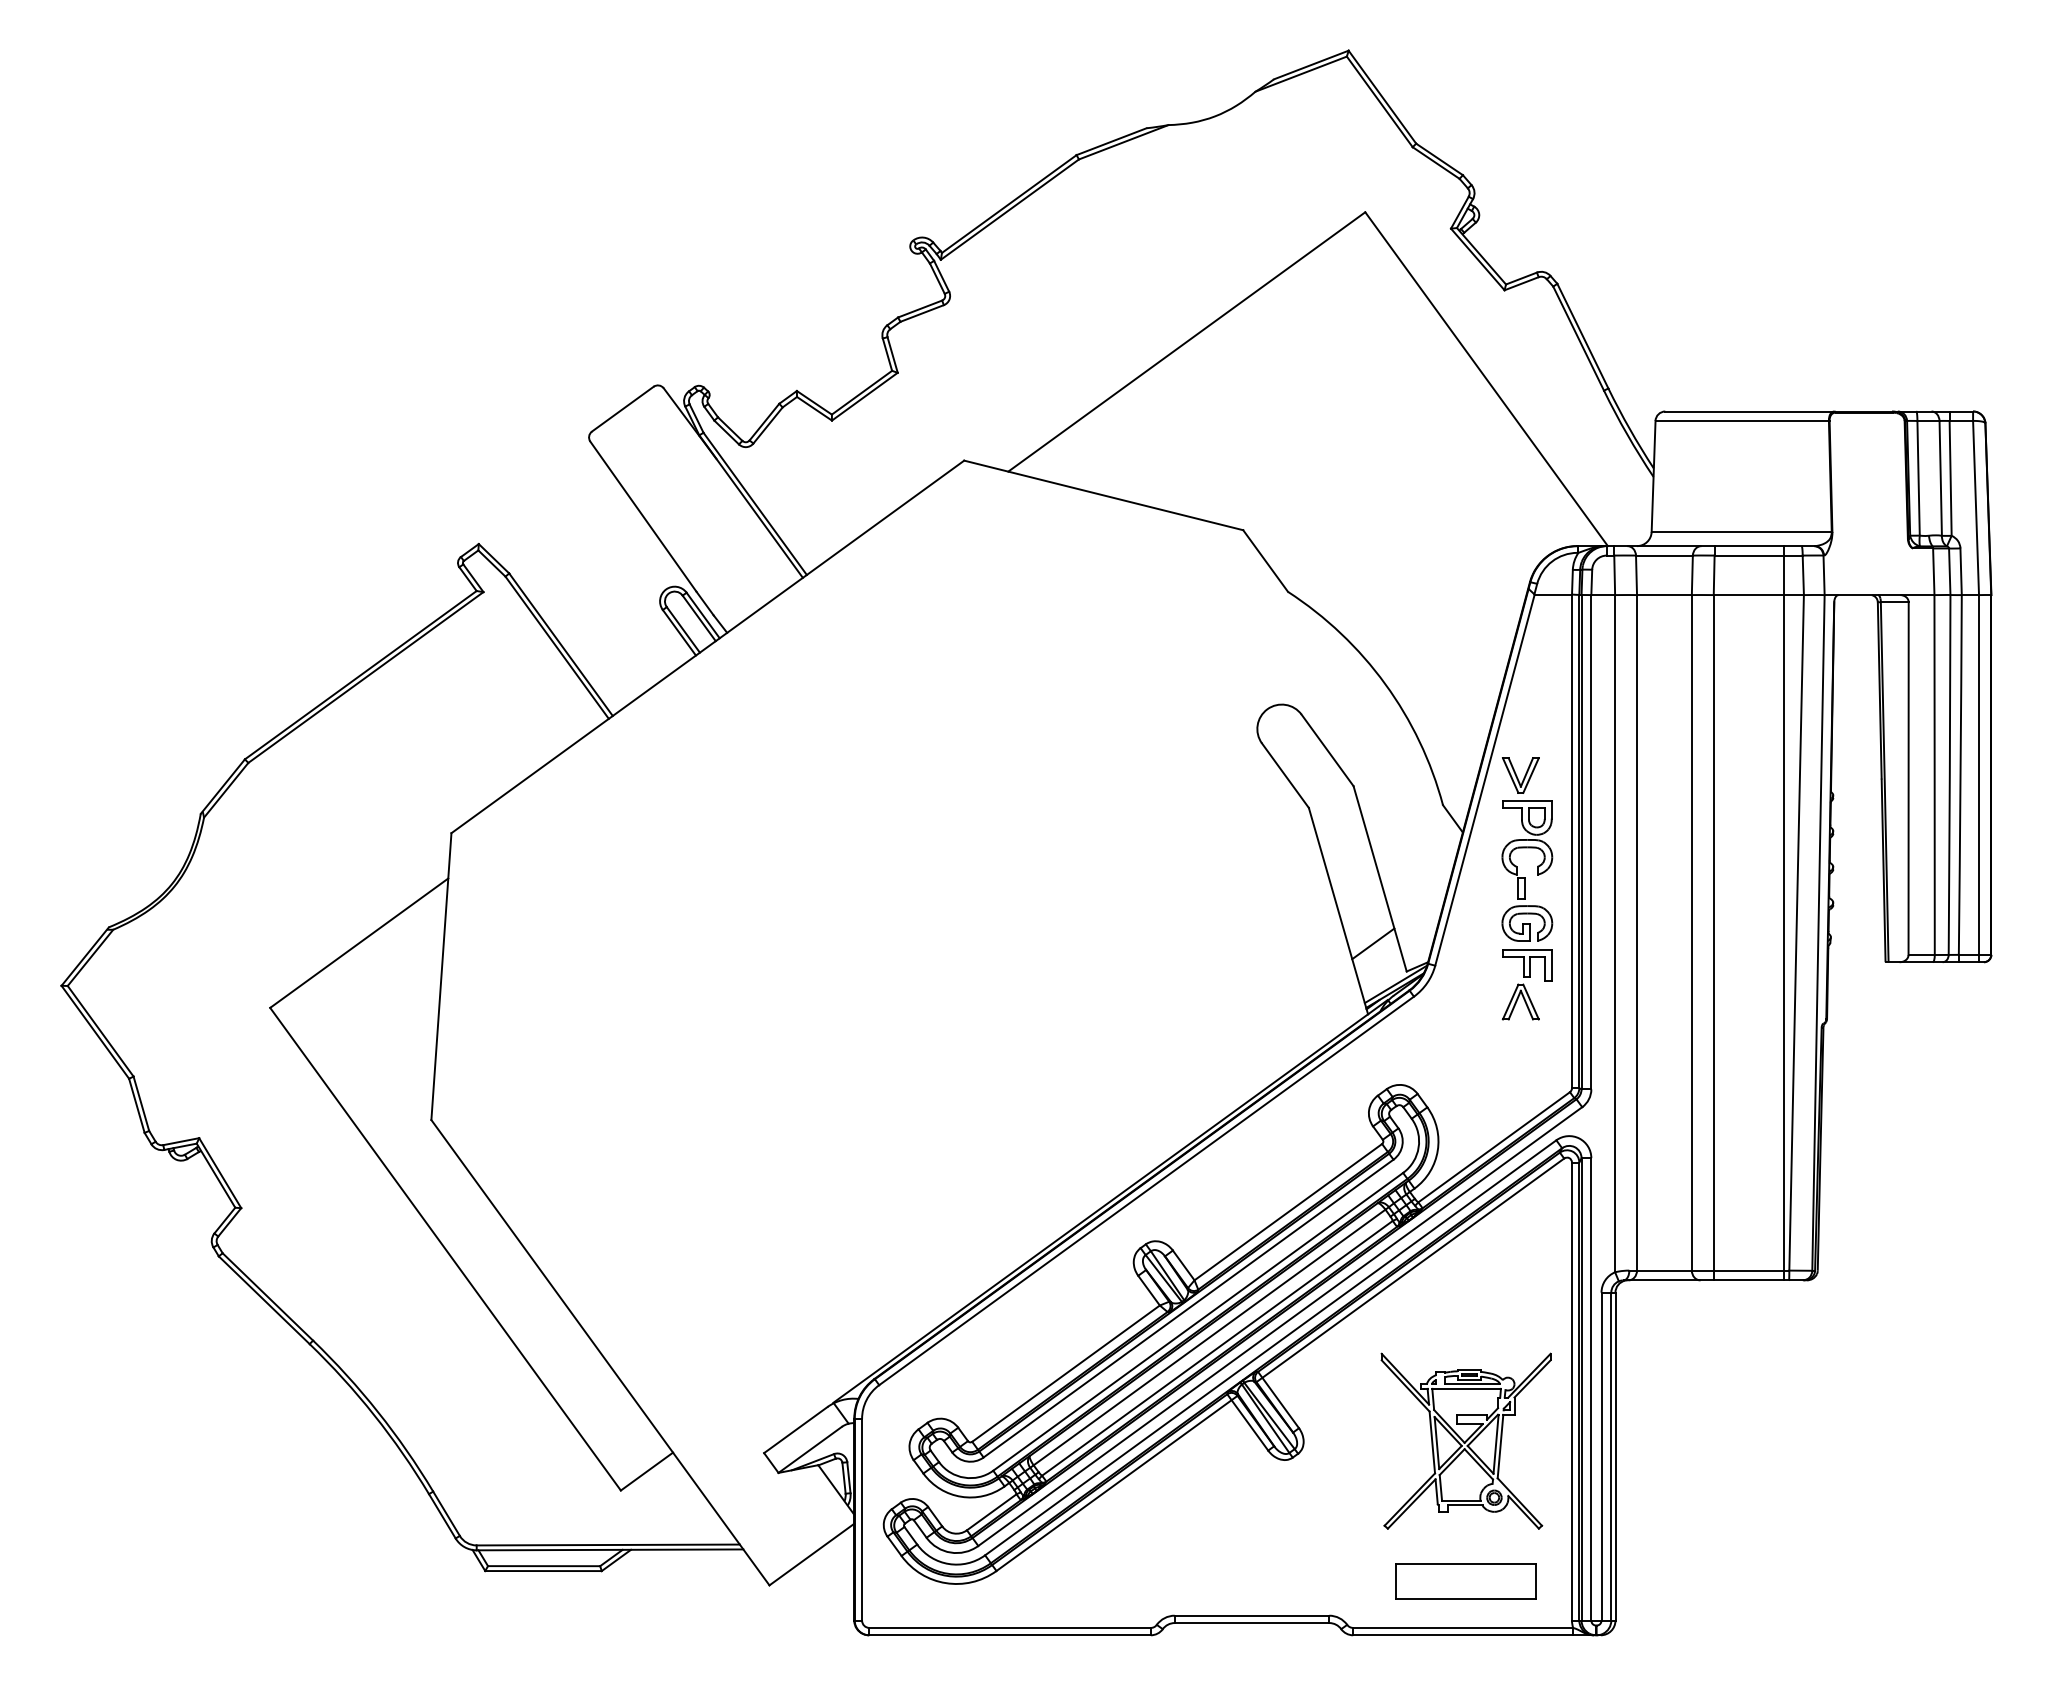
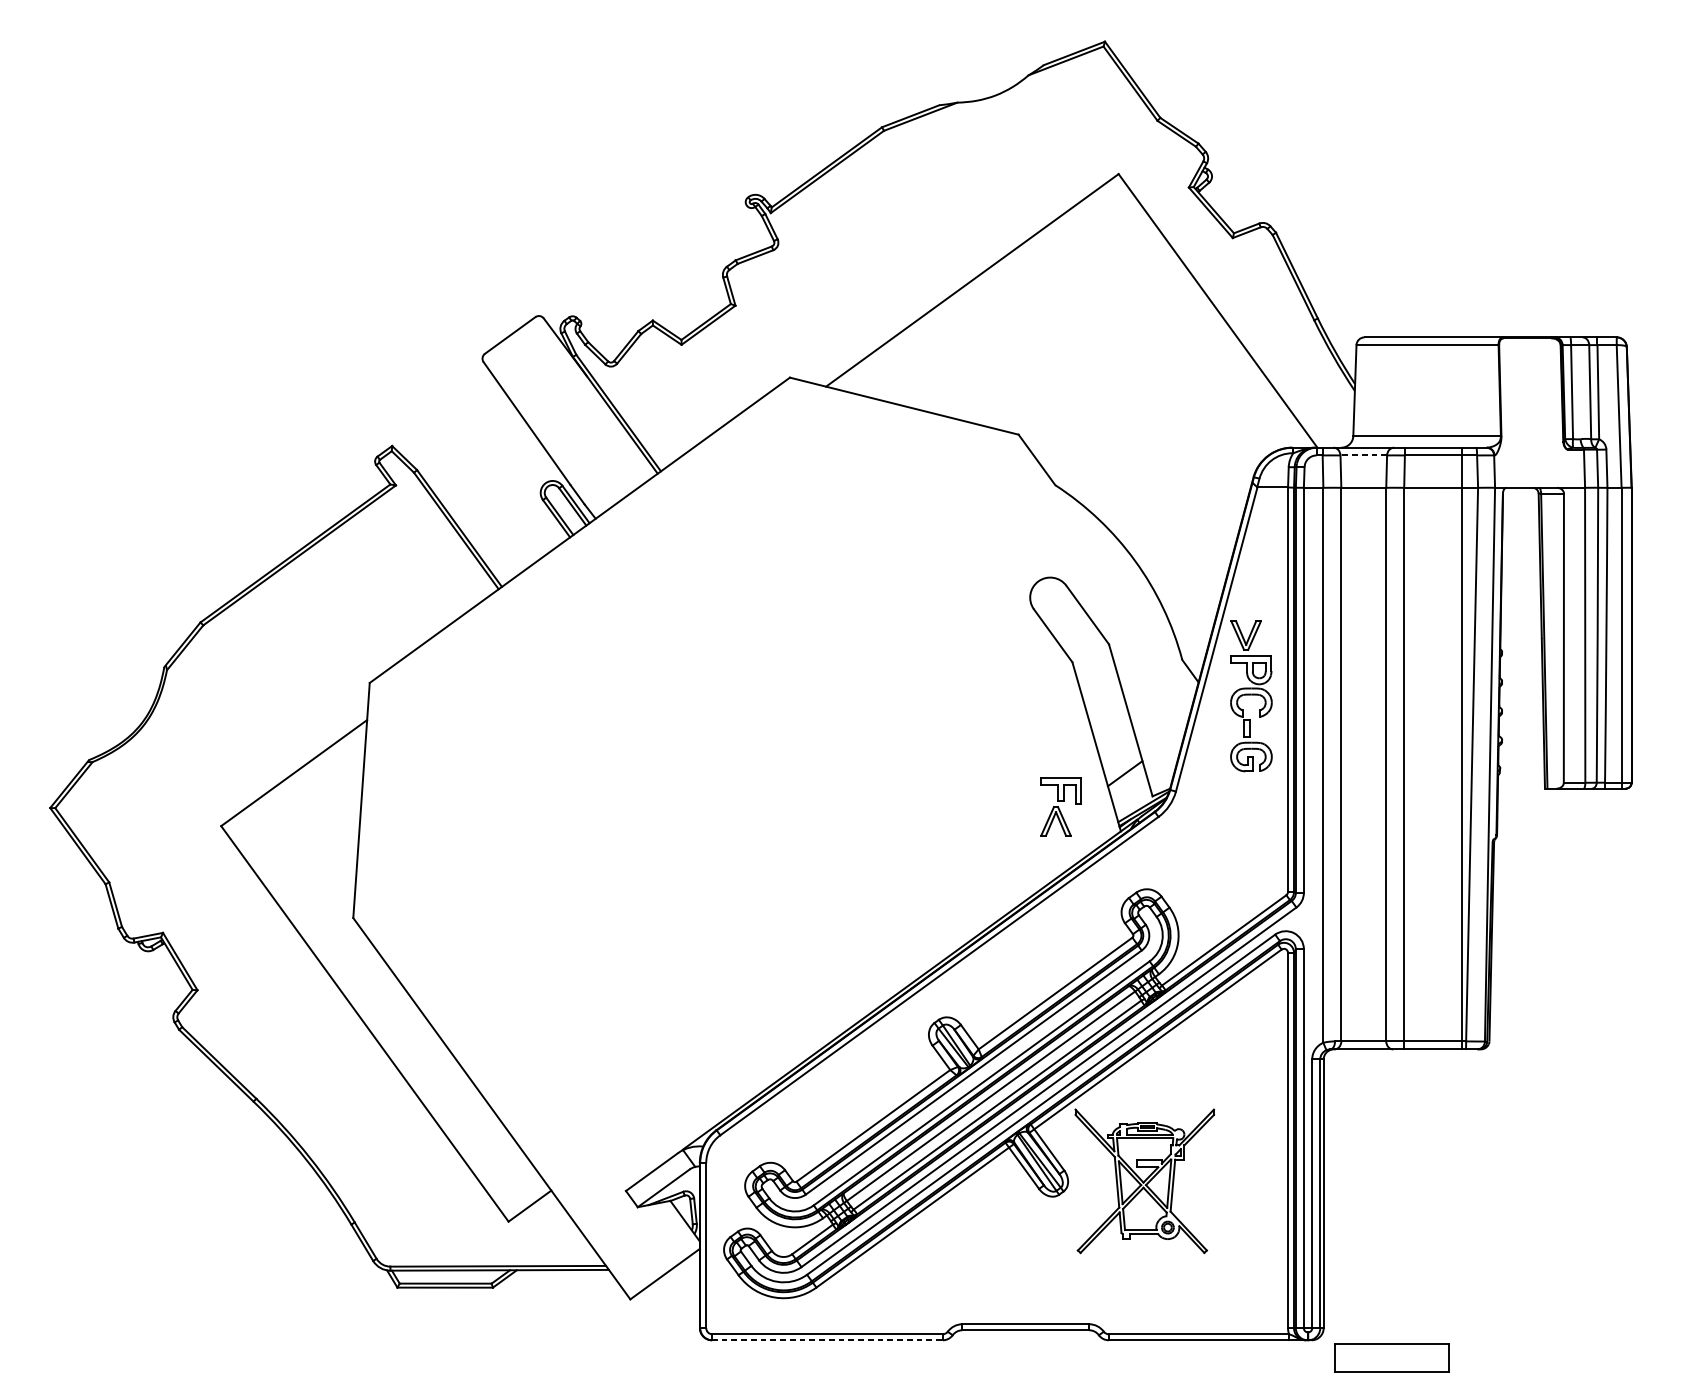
line: (1663, 555) -> (1363, 455), solid -> dashed
part: (1526, 984) -> (1060, 806), moved
part: (1465, 1440) -> (1144, 1180), moved
part: (1465, 1581) -> (1391, 1358), moved
line: (1009, 1635) -> (827, 1340), solid -> dashed

